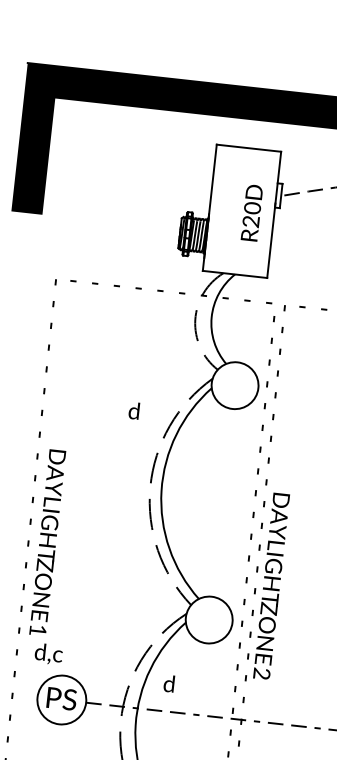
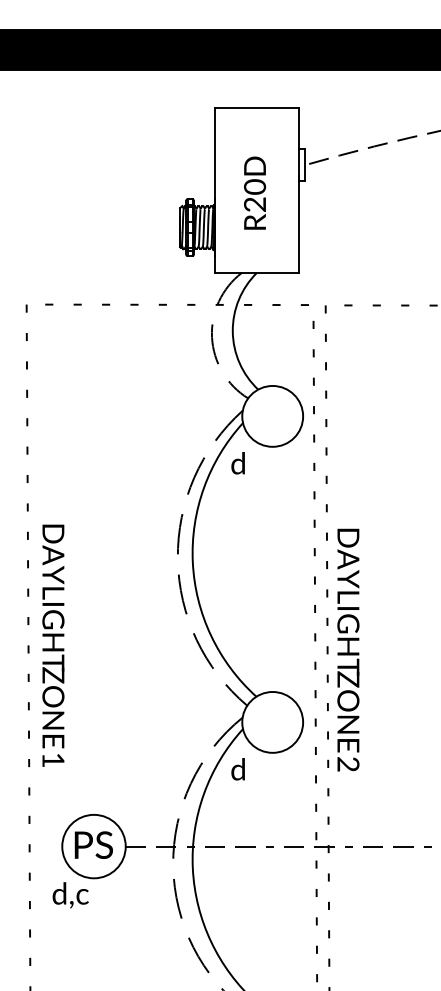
text: (251, 212) -> (254, 192), moved
text: (133, 410) -> (237, 463), moved
text: (271, 585) -> (348, 649), moved
text: (48, 654) -> (70, 895), moved
text: (168, 683) -> (237, 769), moved

